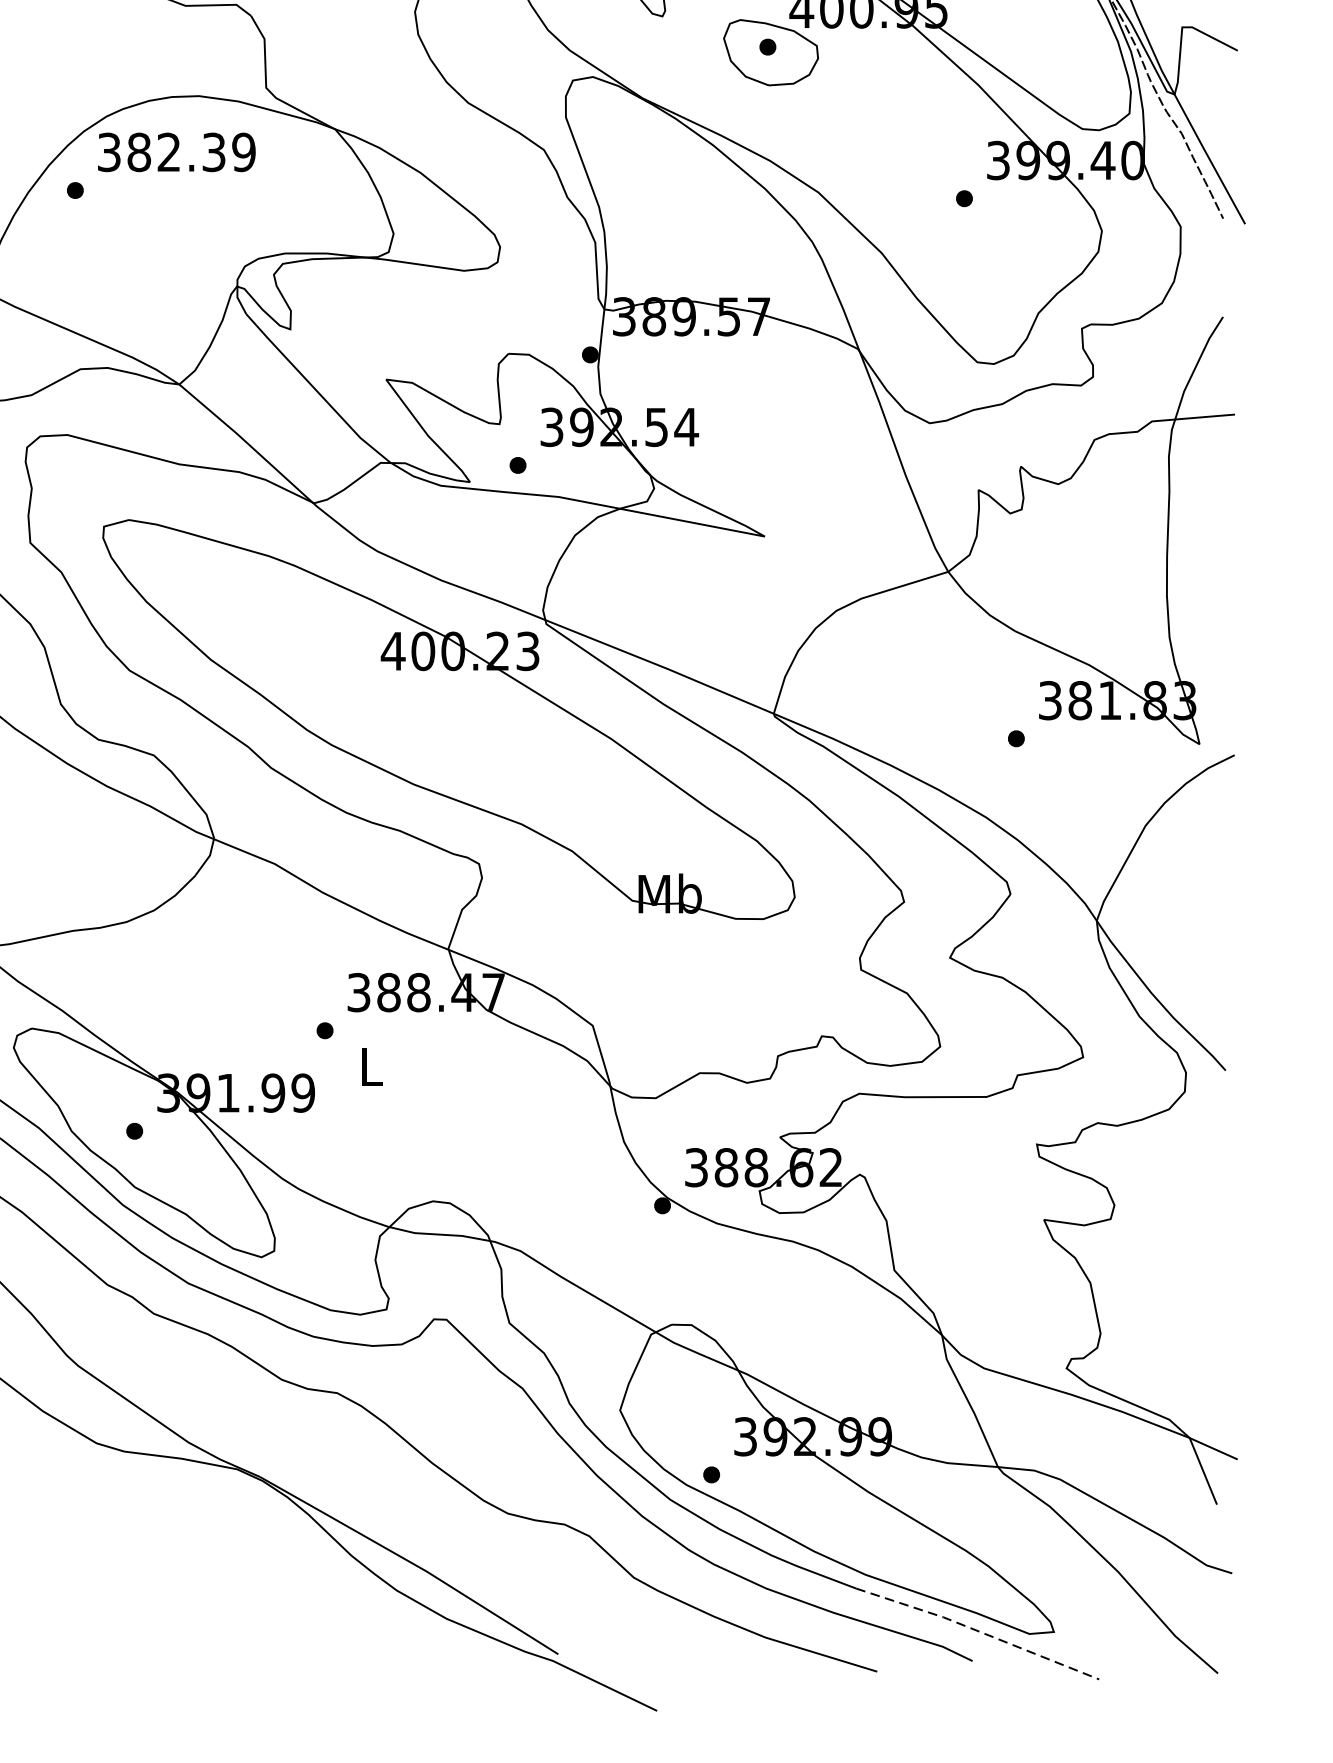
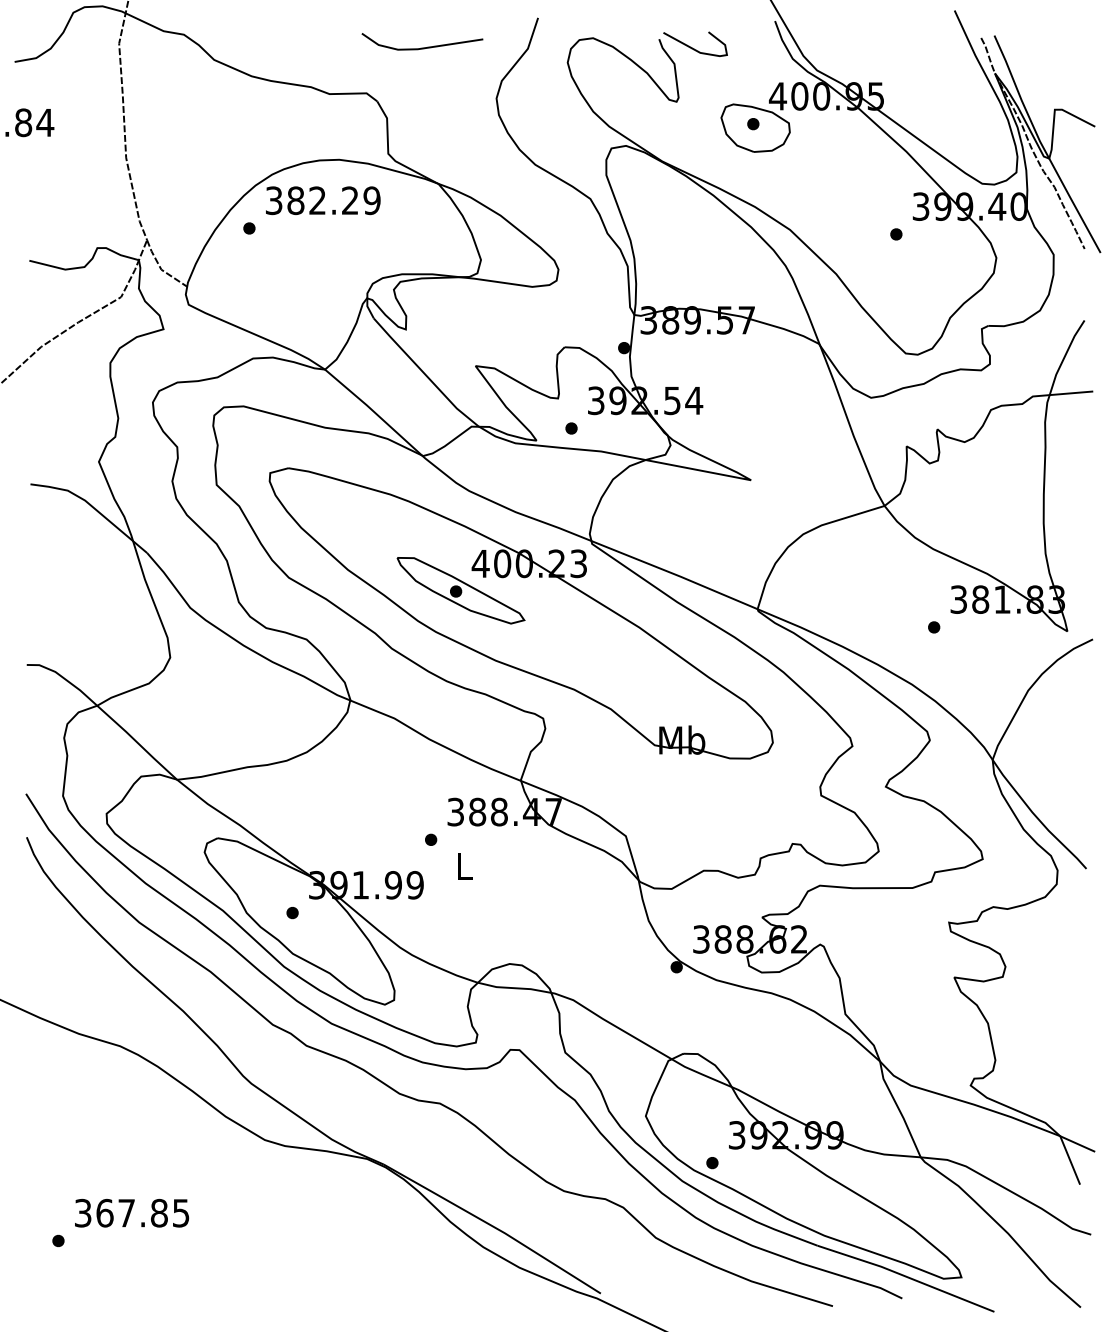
text: (214, 152) -> (350, 200), 382.39 -> 382.29
part: (365, 688) -> (460, 590), added
line: (978, 1630) -> (906, 1276), dashed -> solid

